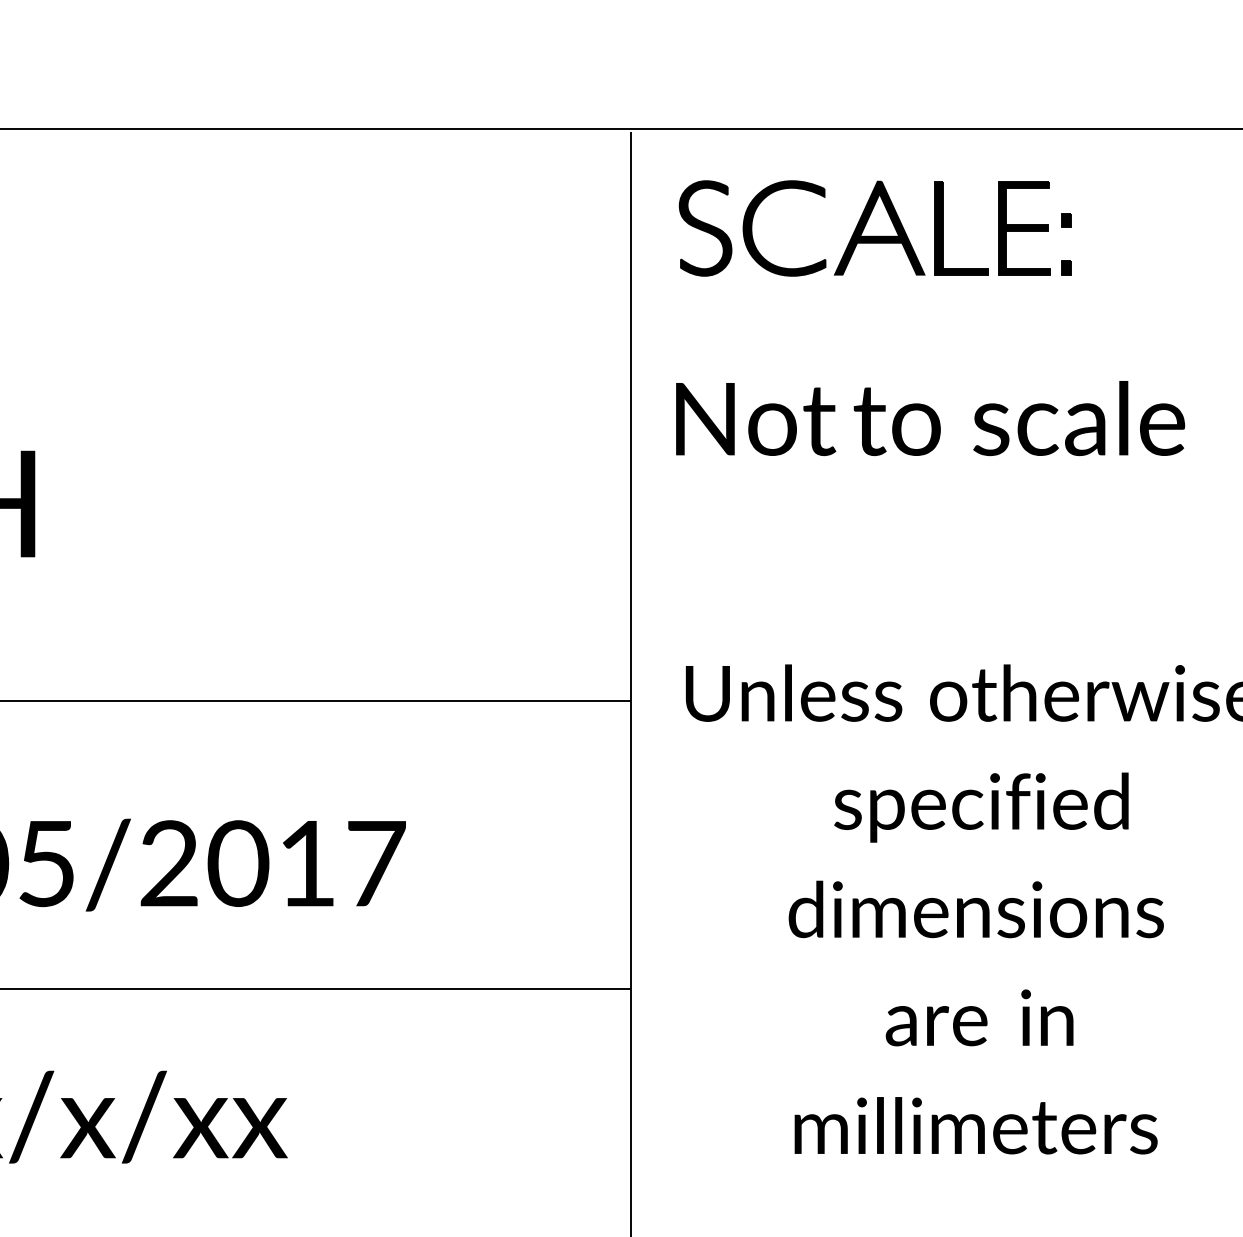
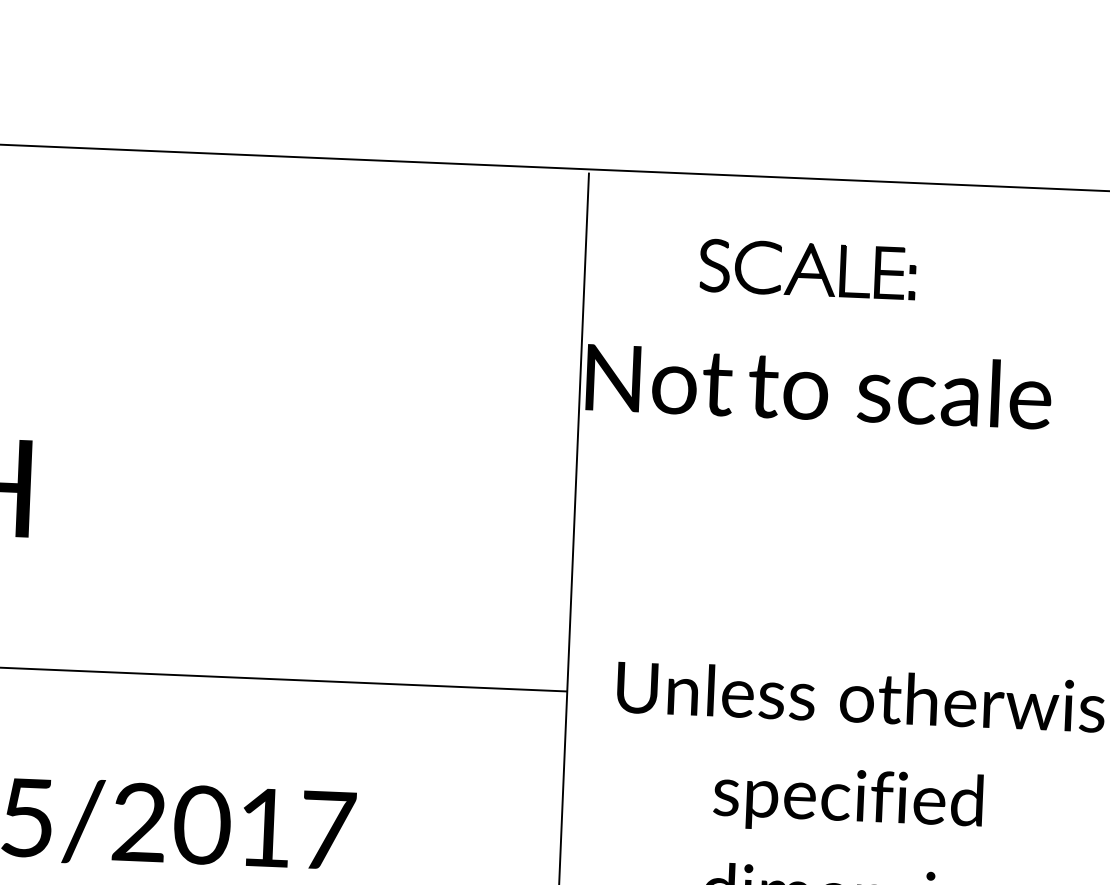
part: (874, 228) -> (807, 269), size x0.6
text: (930, 418) -> (818, 386), moved
text: (981, 807) -> (848, 800), moved

